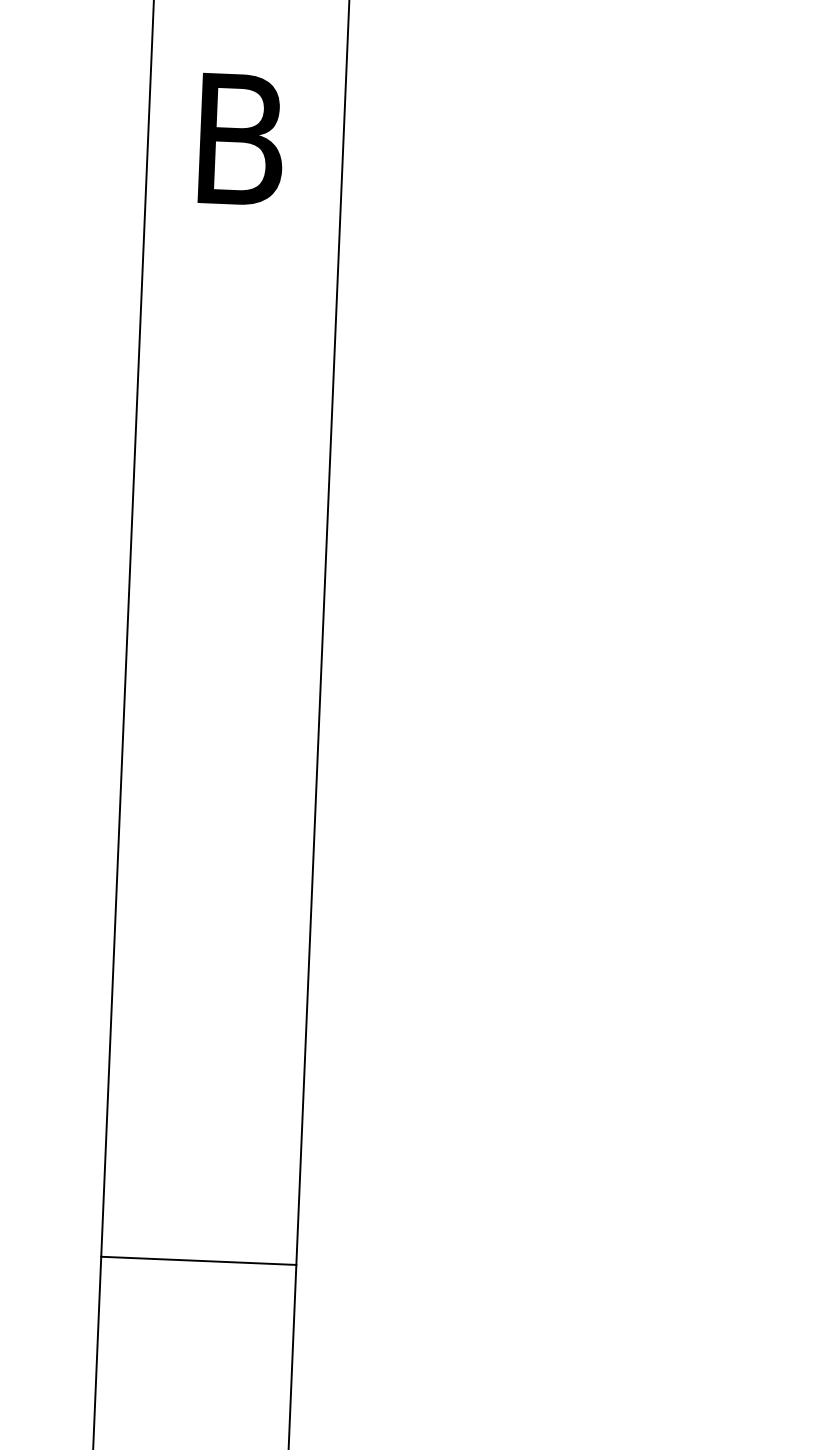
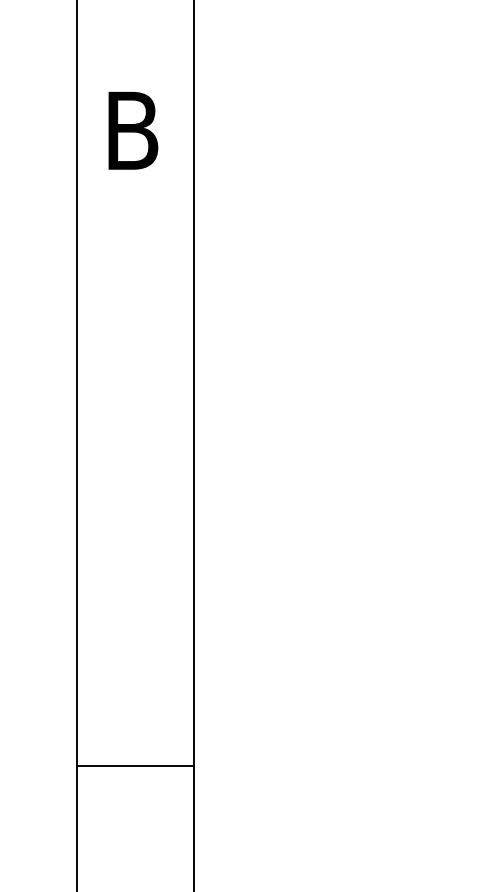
line: (198, 1260) -> (135, 765), moved

